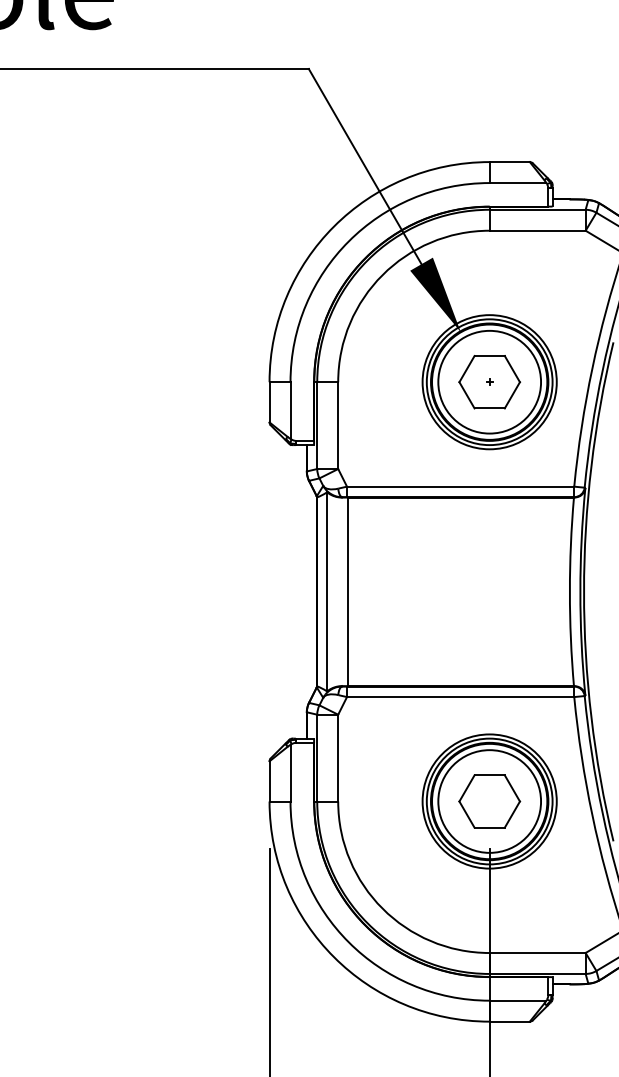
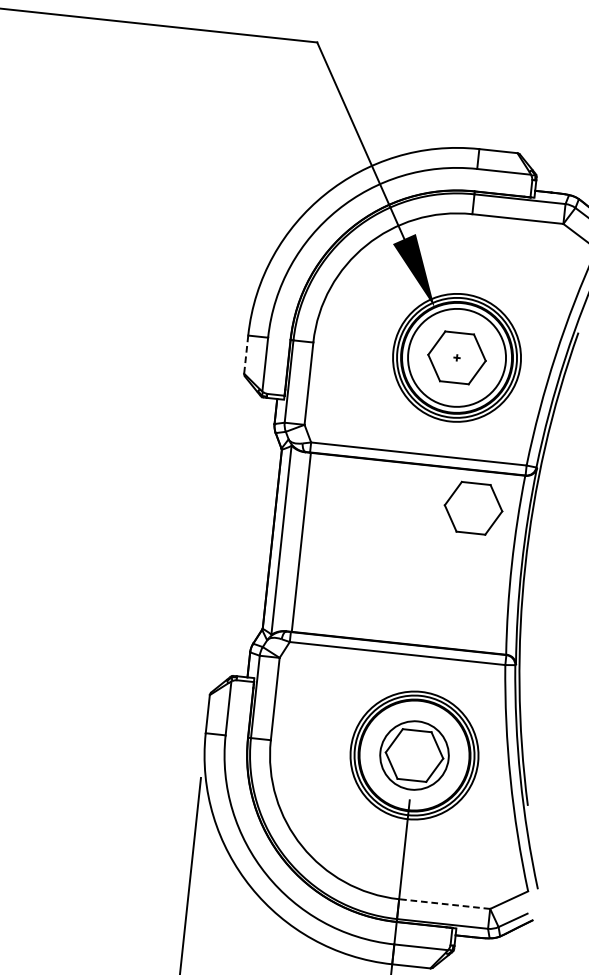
line: (269, 402) -> (246, 354), solid -> dashed
part: (523, 537) -> (473, 508), added
circle: (489, 801) -> (414, 755), size x0.7
line: (537, 953) -> (444, 904), solid -> dashed

